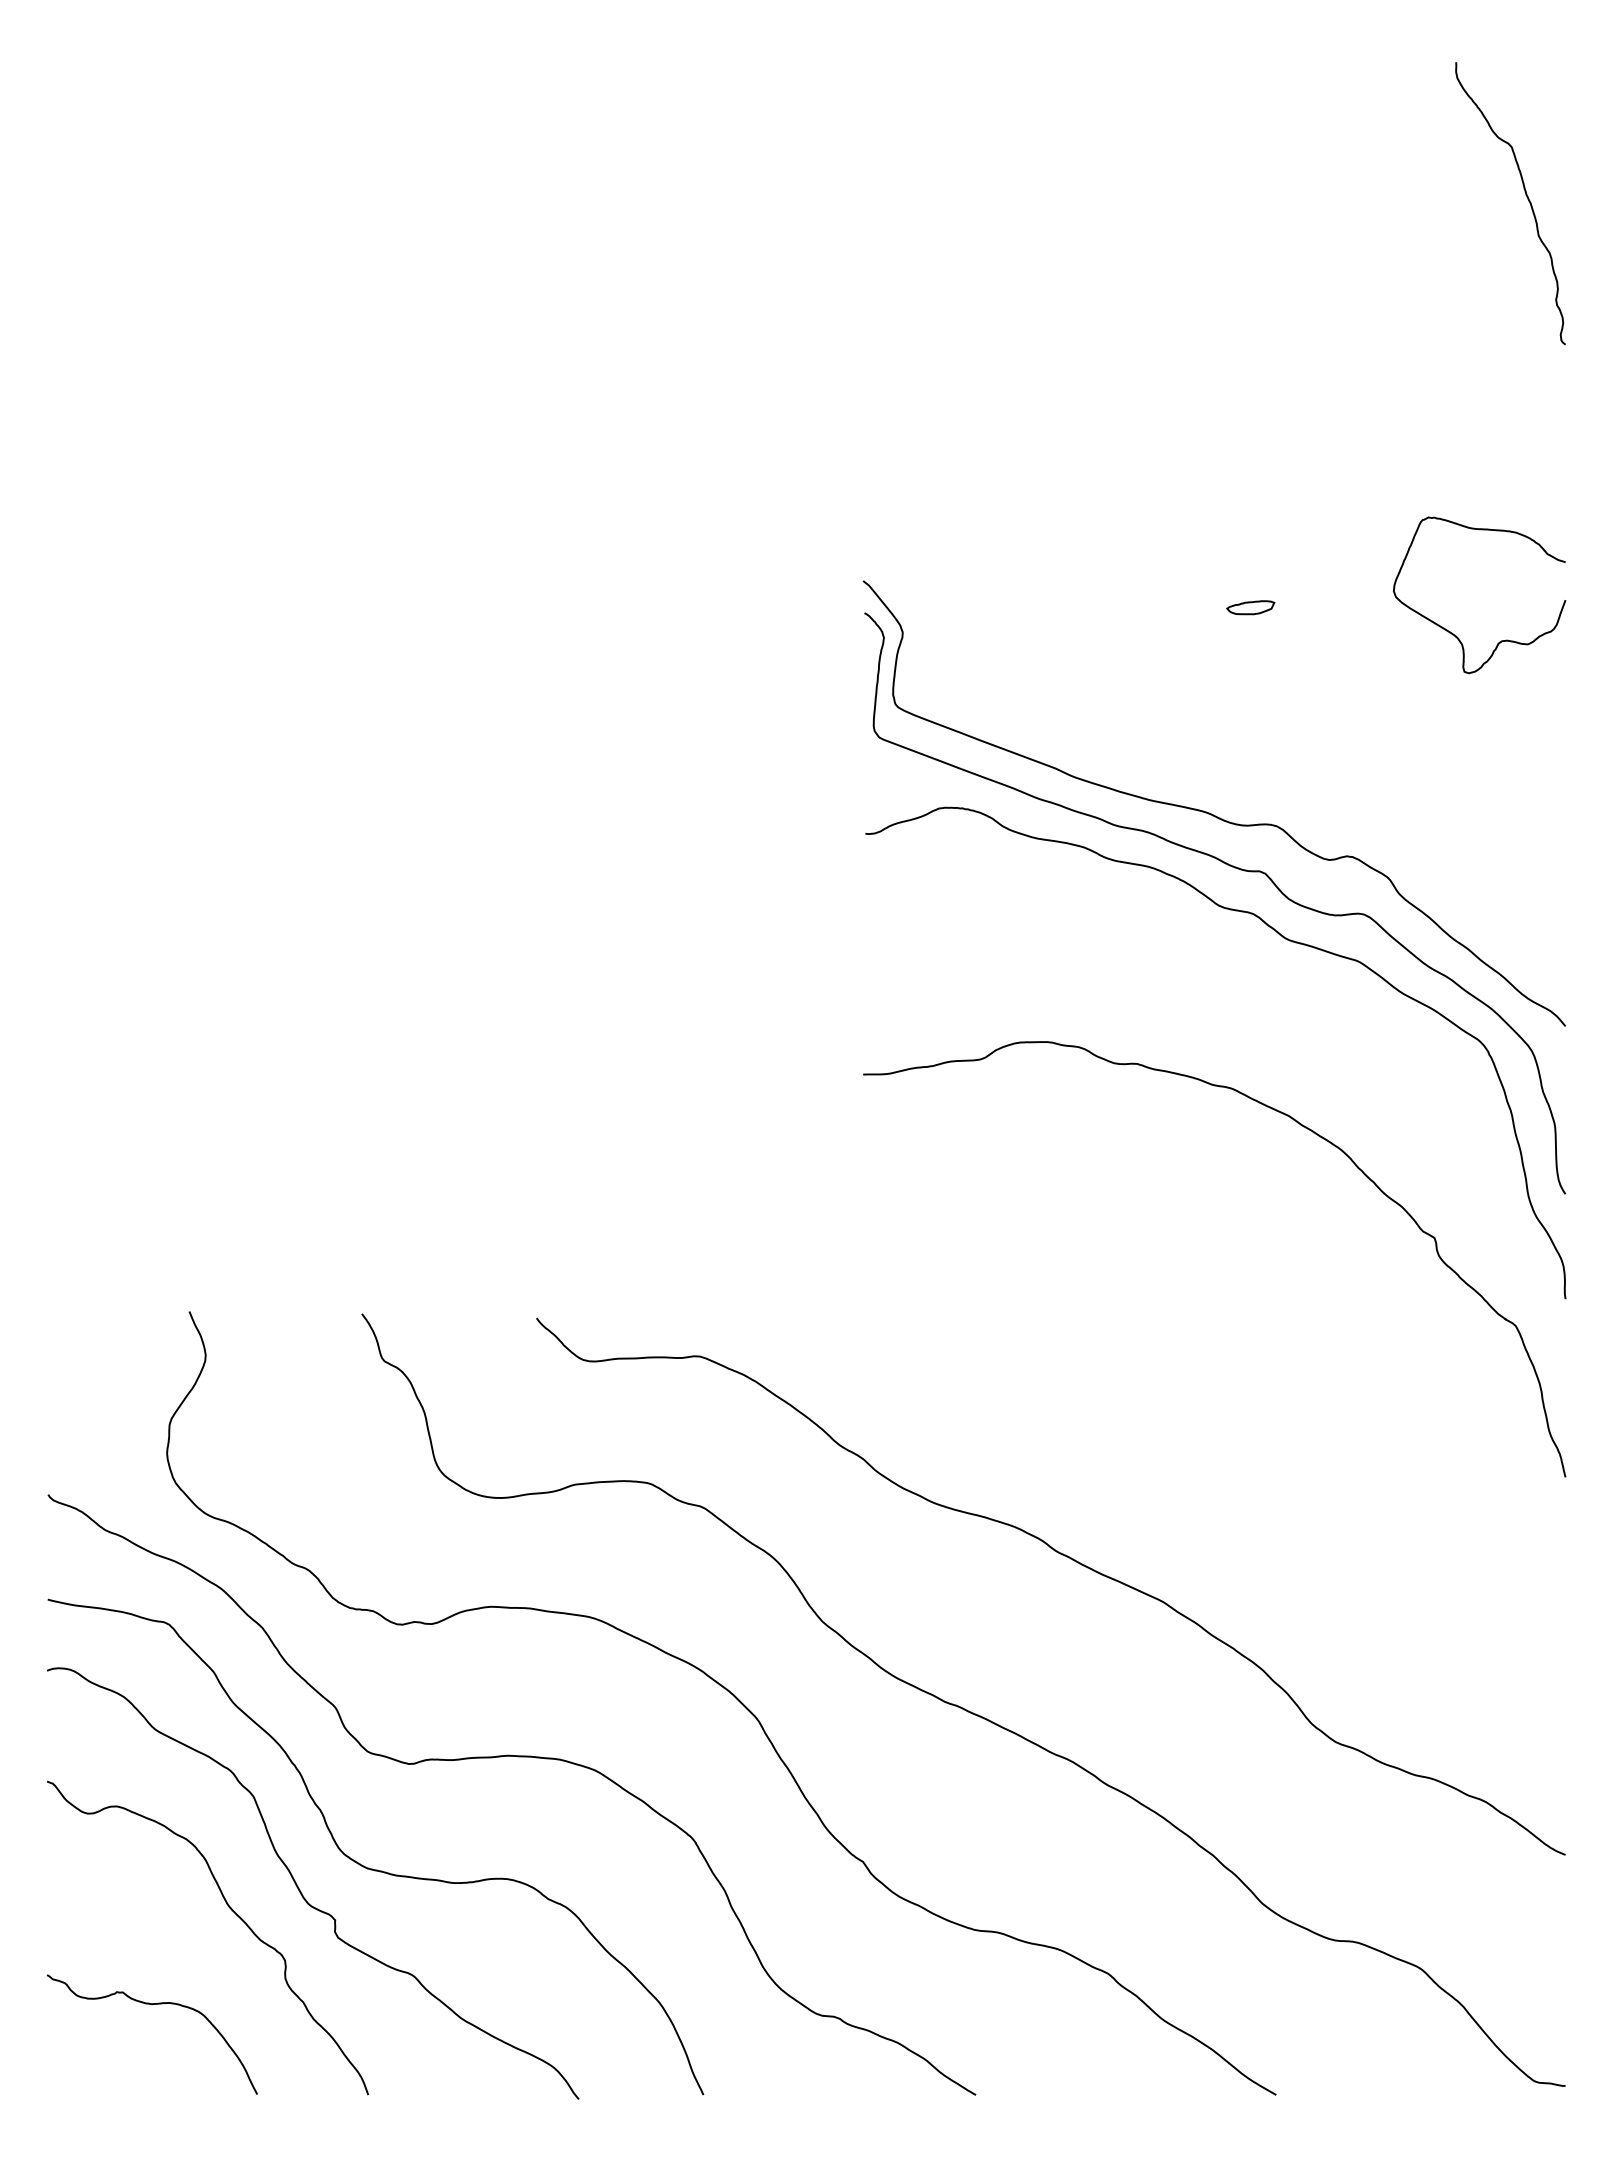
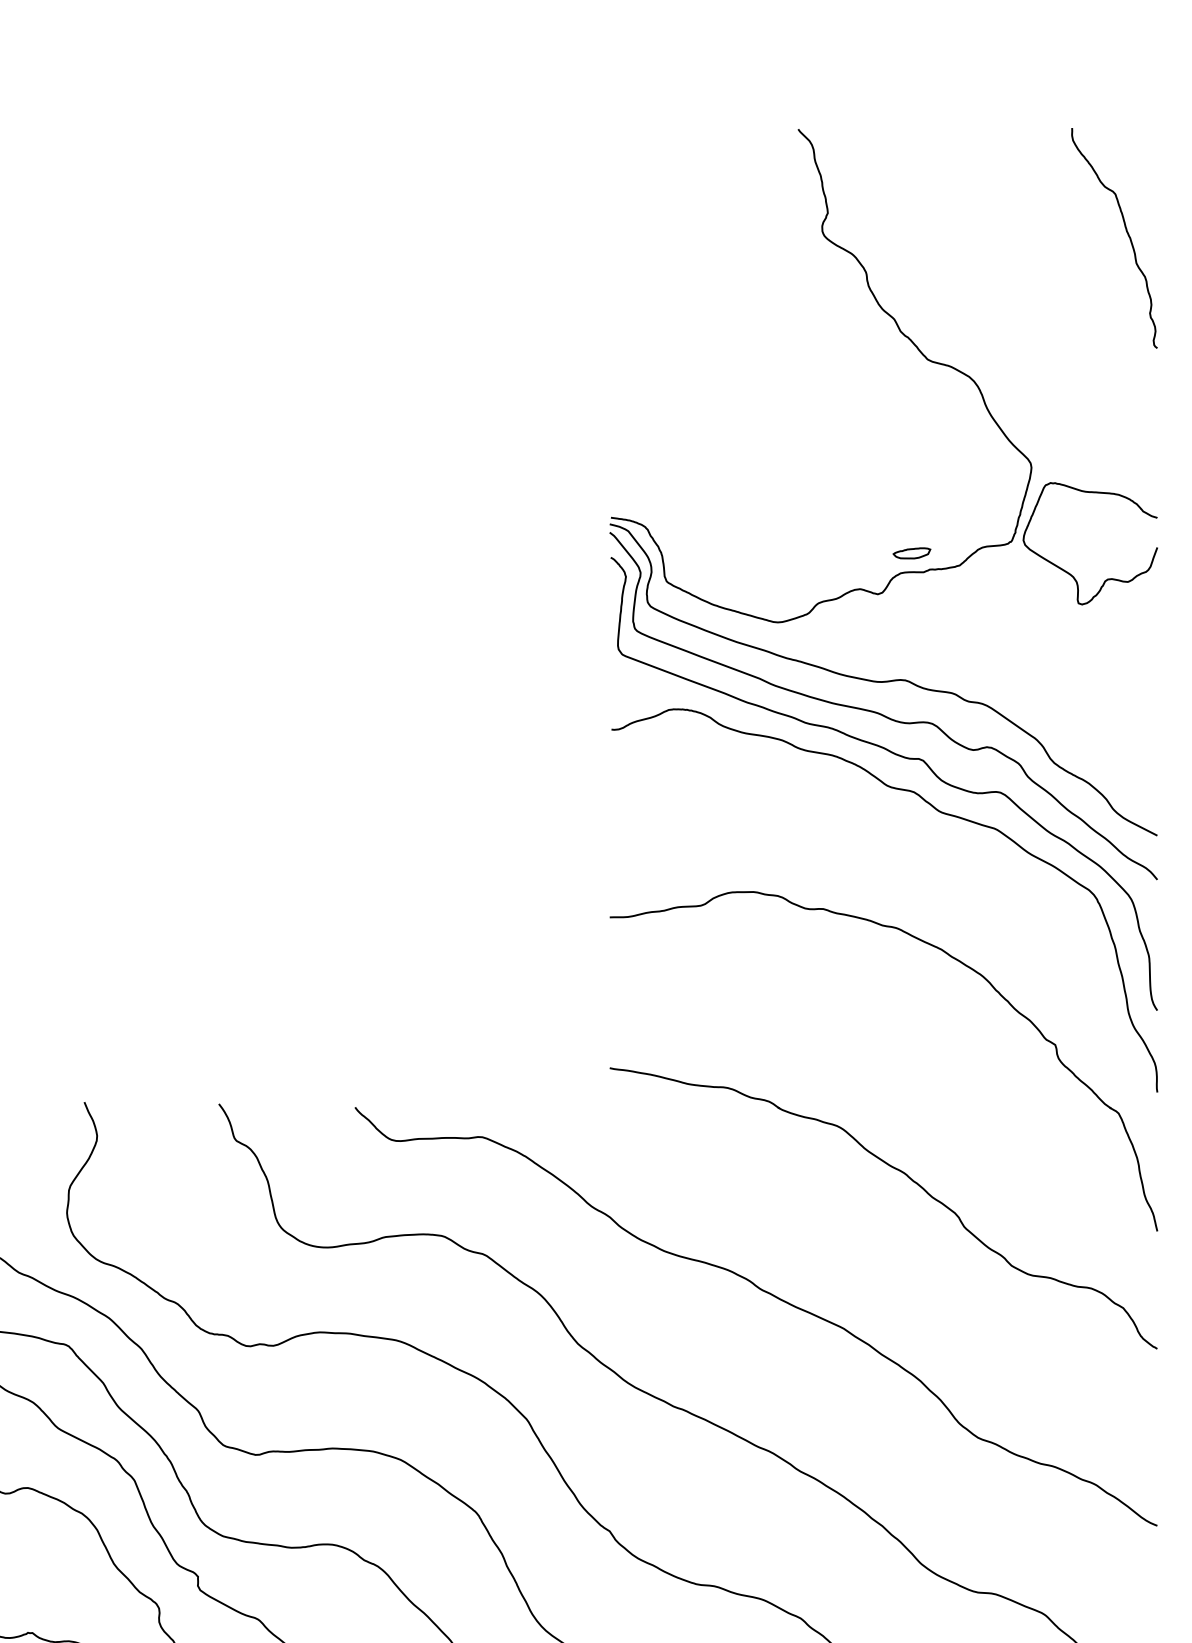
part: (1239, 631) -> (903, 571), added
part: (1249, 1411) -> (910, 1180), added

